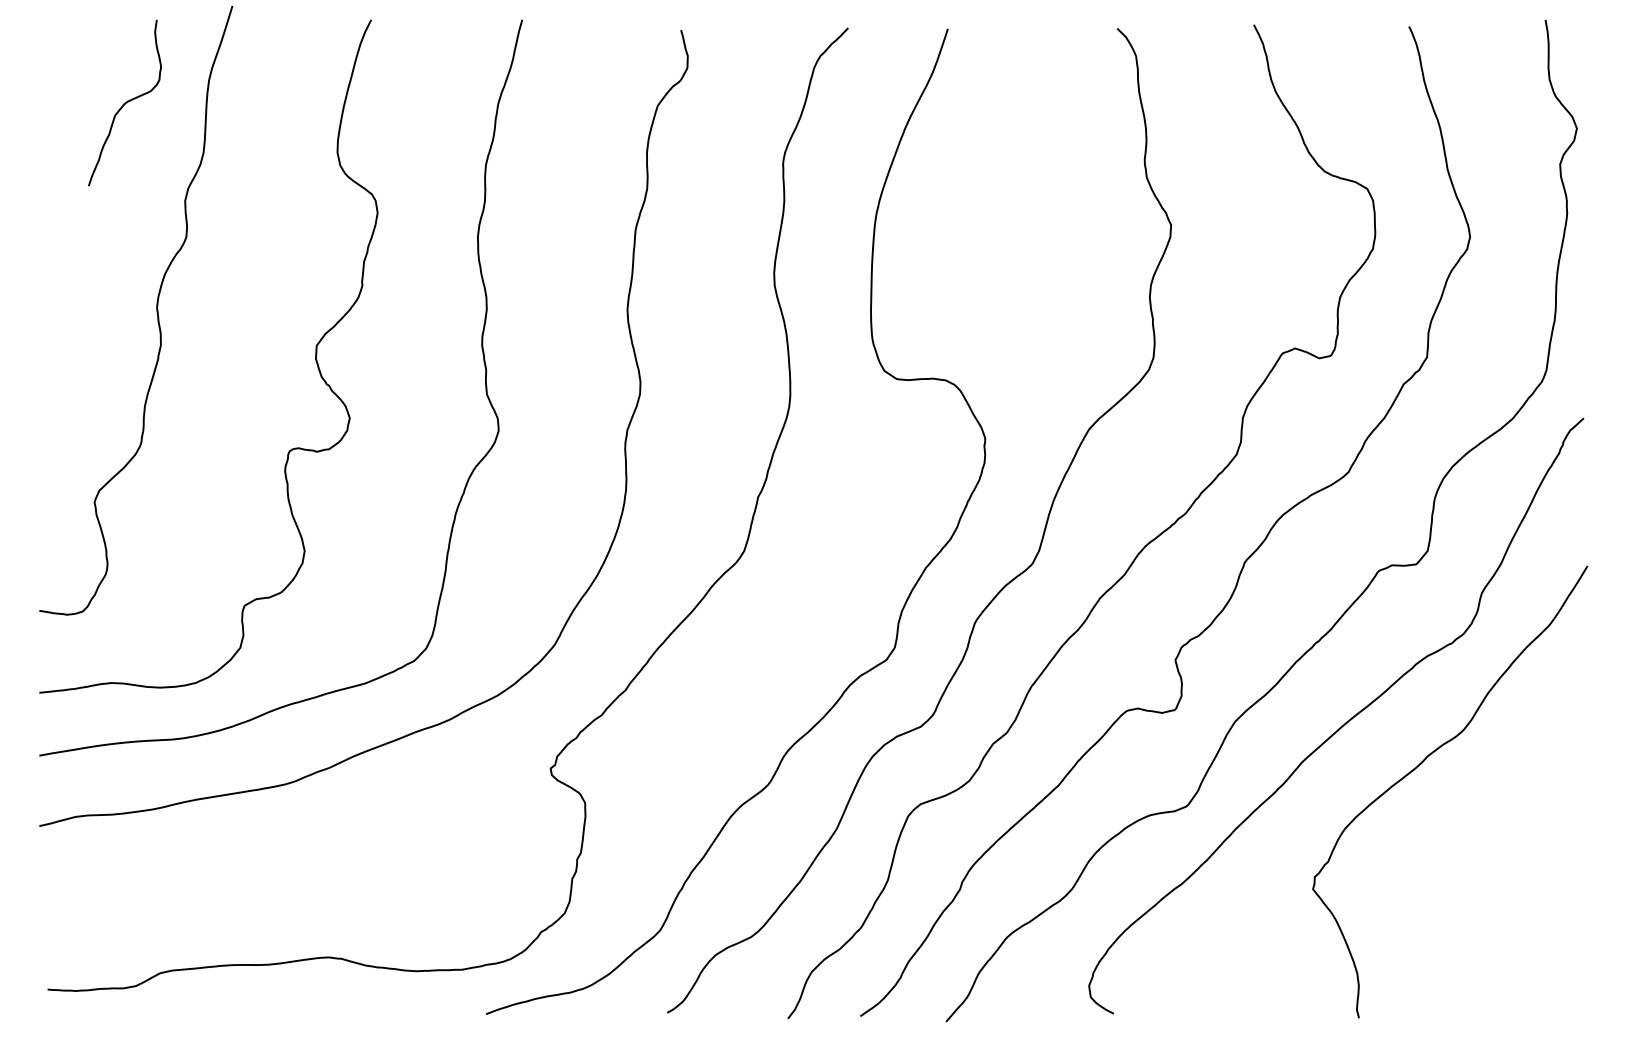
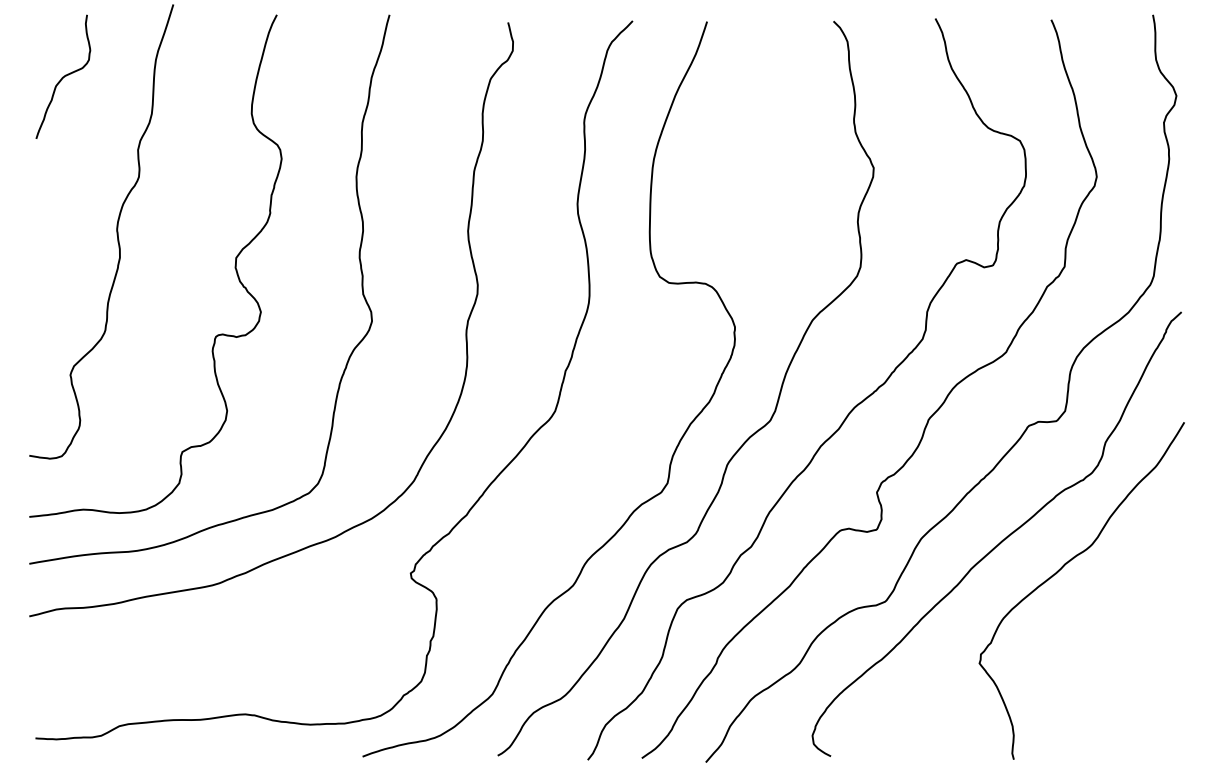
curve: (124, 102) -> (62, 76), moved

